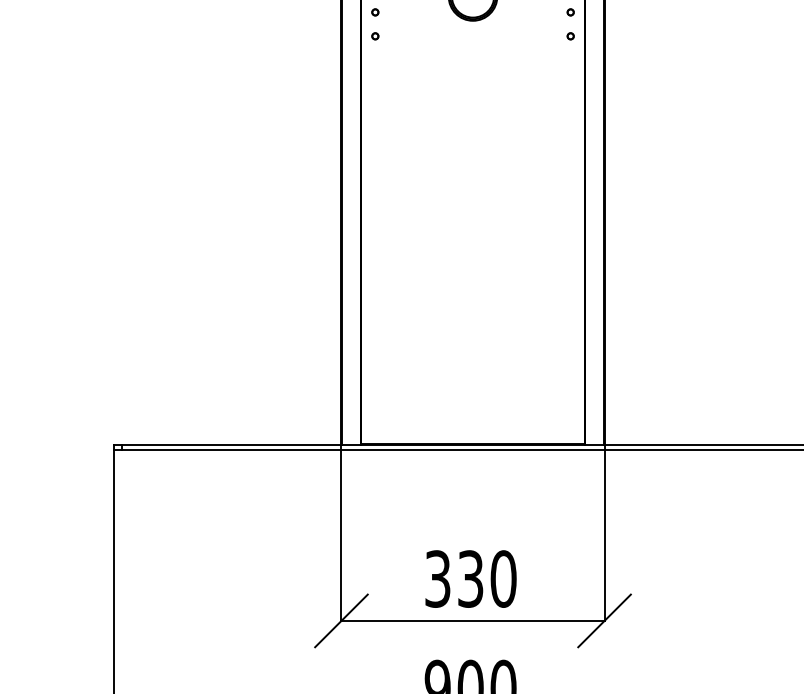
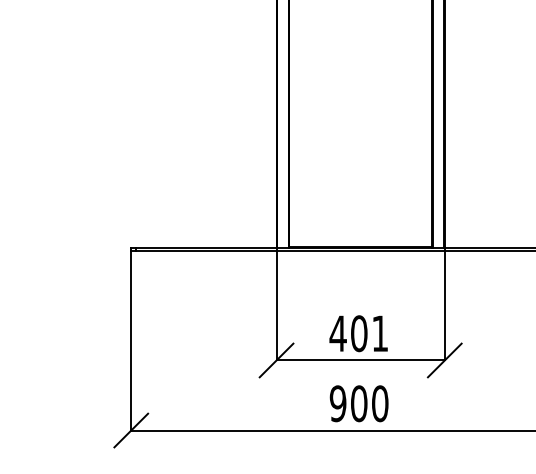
text: (469, 578) -> (358, 333), 330 -> 401

